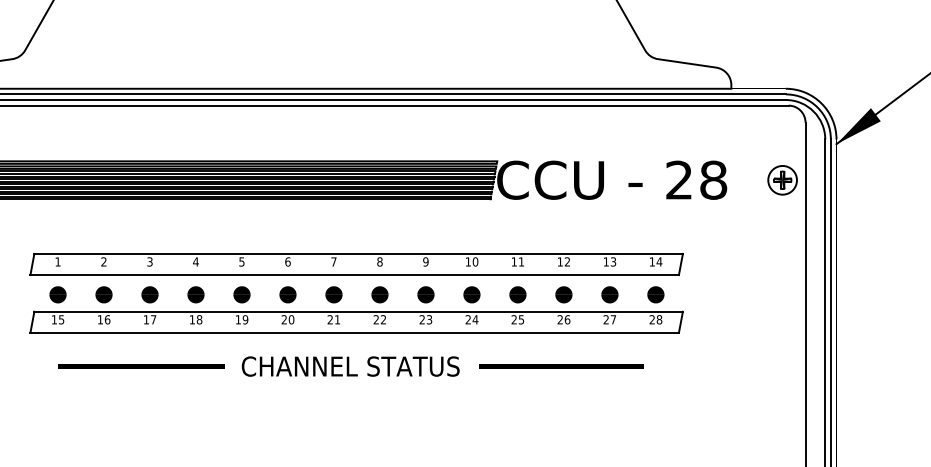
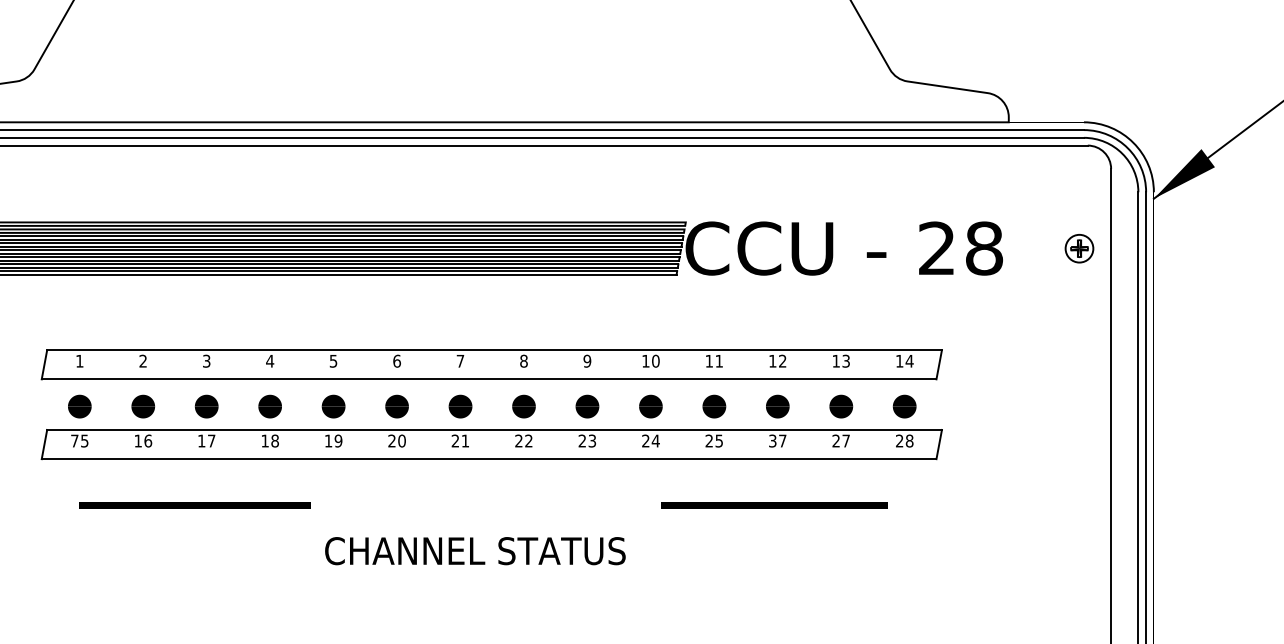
part: (782, 180) -> (1079, 248), size x0.7
text: (53, 319) -> (73, 440), 15 -> 75
text: (563, 319) -> (777, 440), 26 -> 37
text: (350, 366) -> (475, 551), moved

